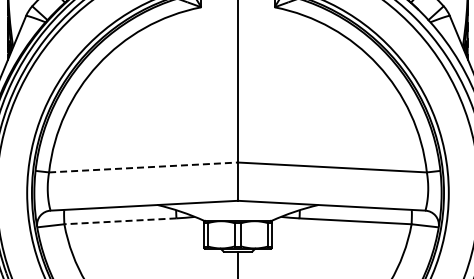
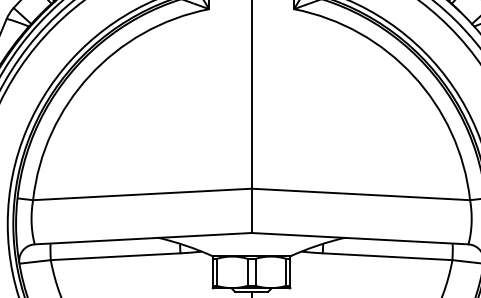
line: (143, 167) -> (142, 194), dashed -> solid
line: (119, 221) -> (114, 256), dashed -> solid

